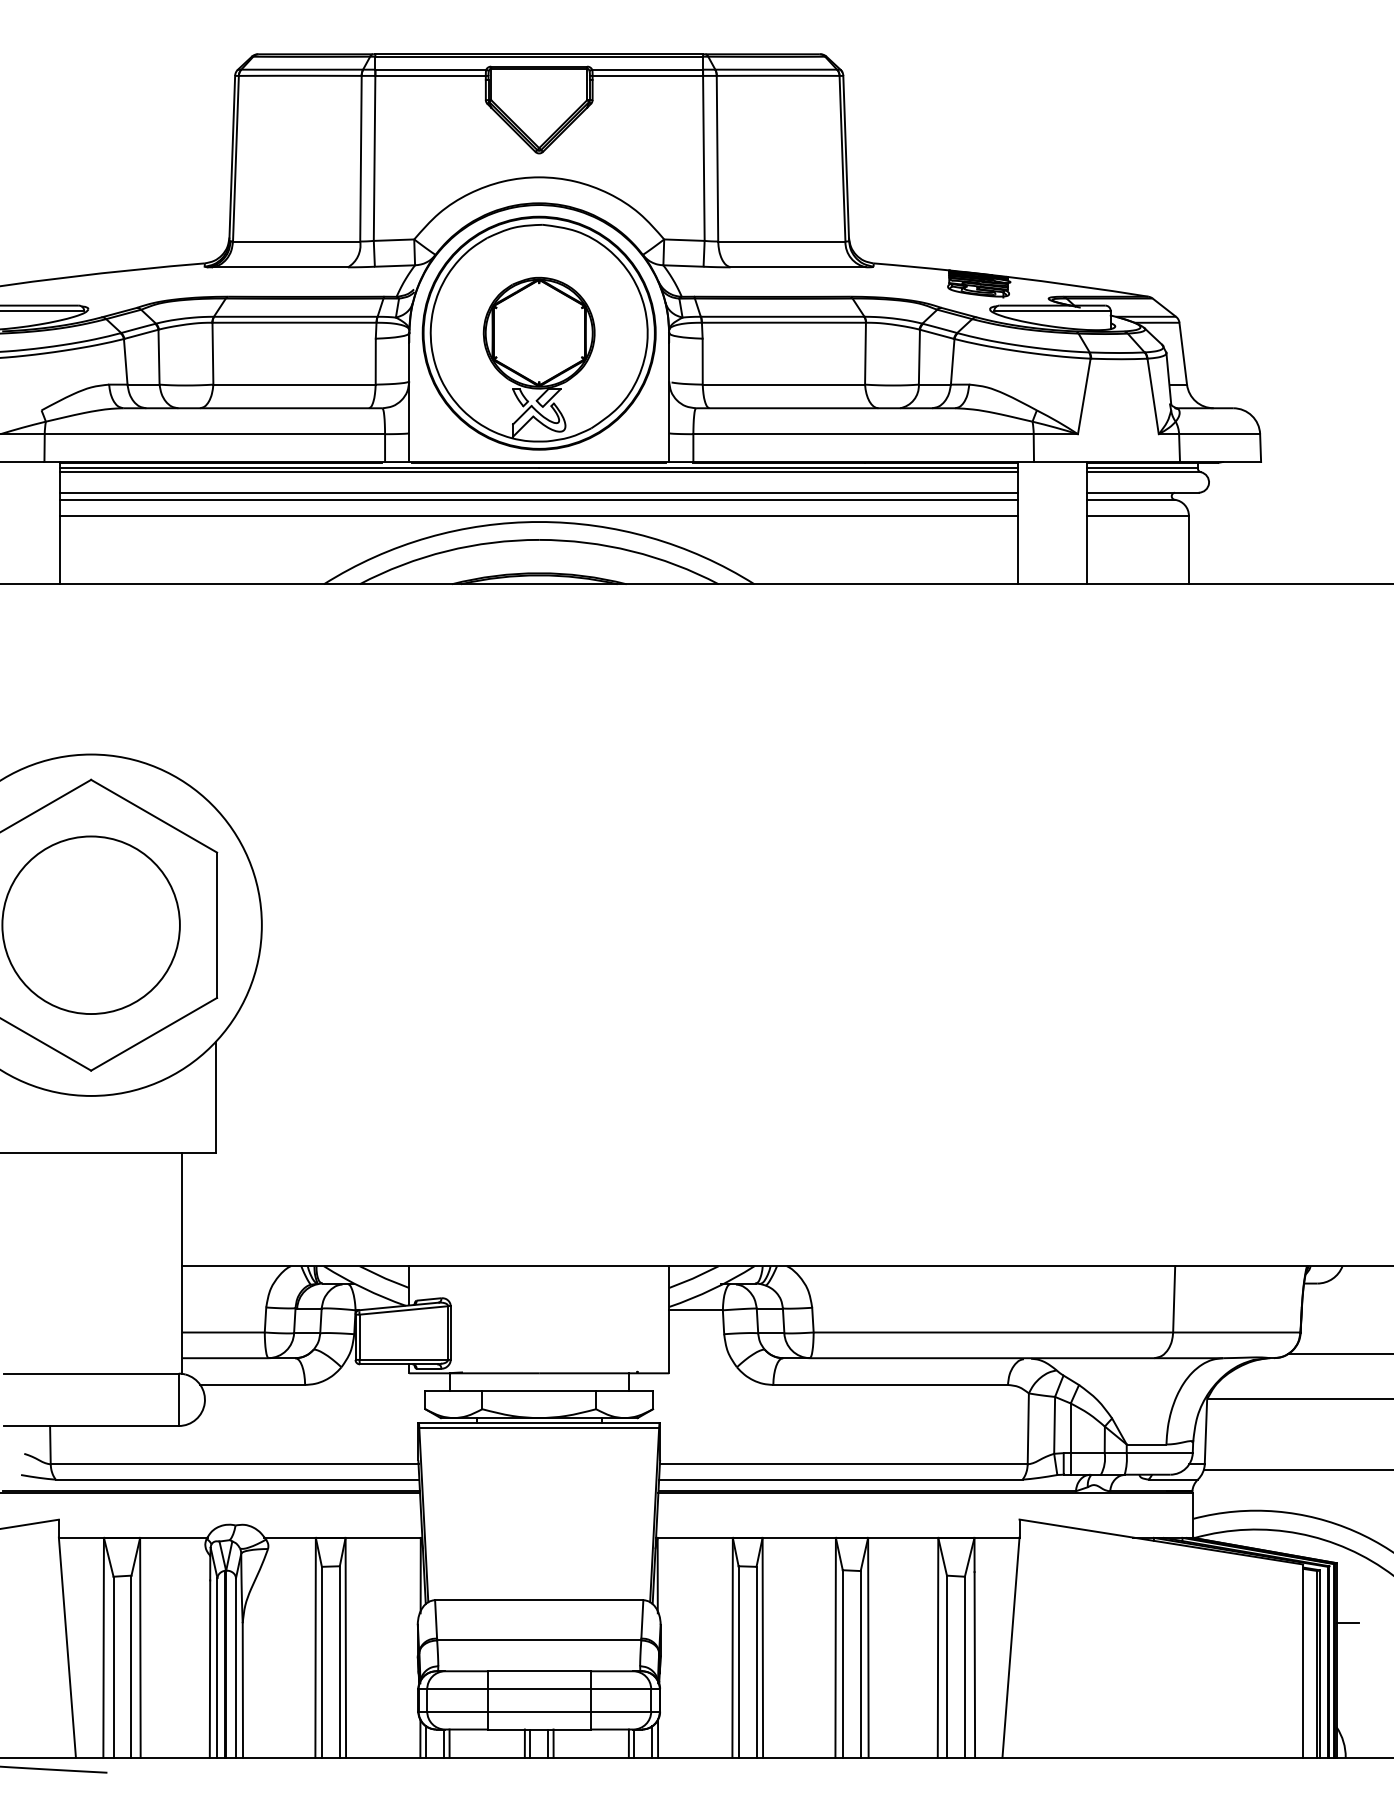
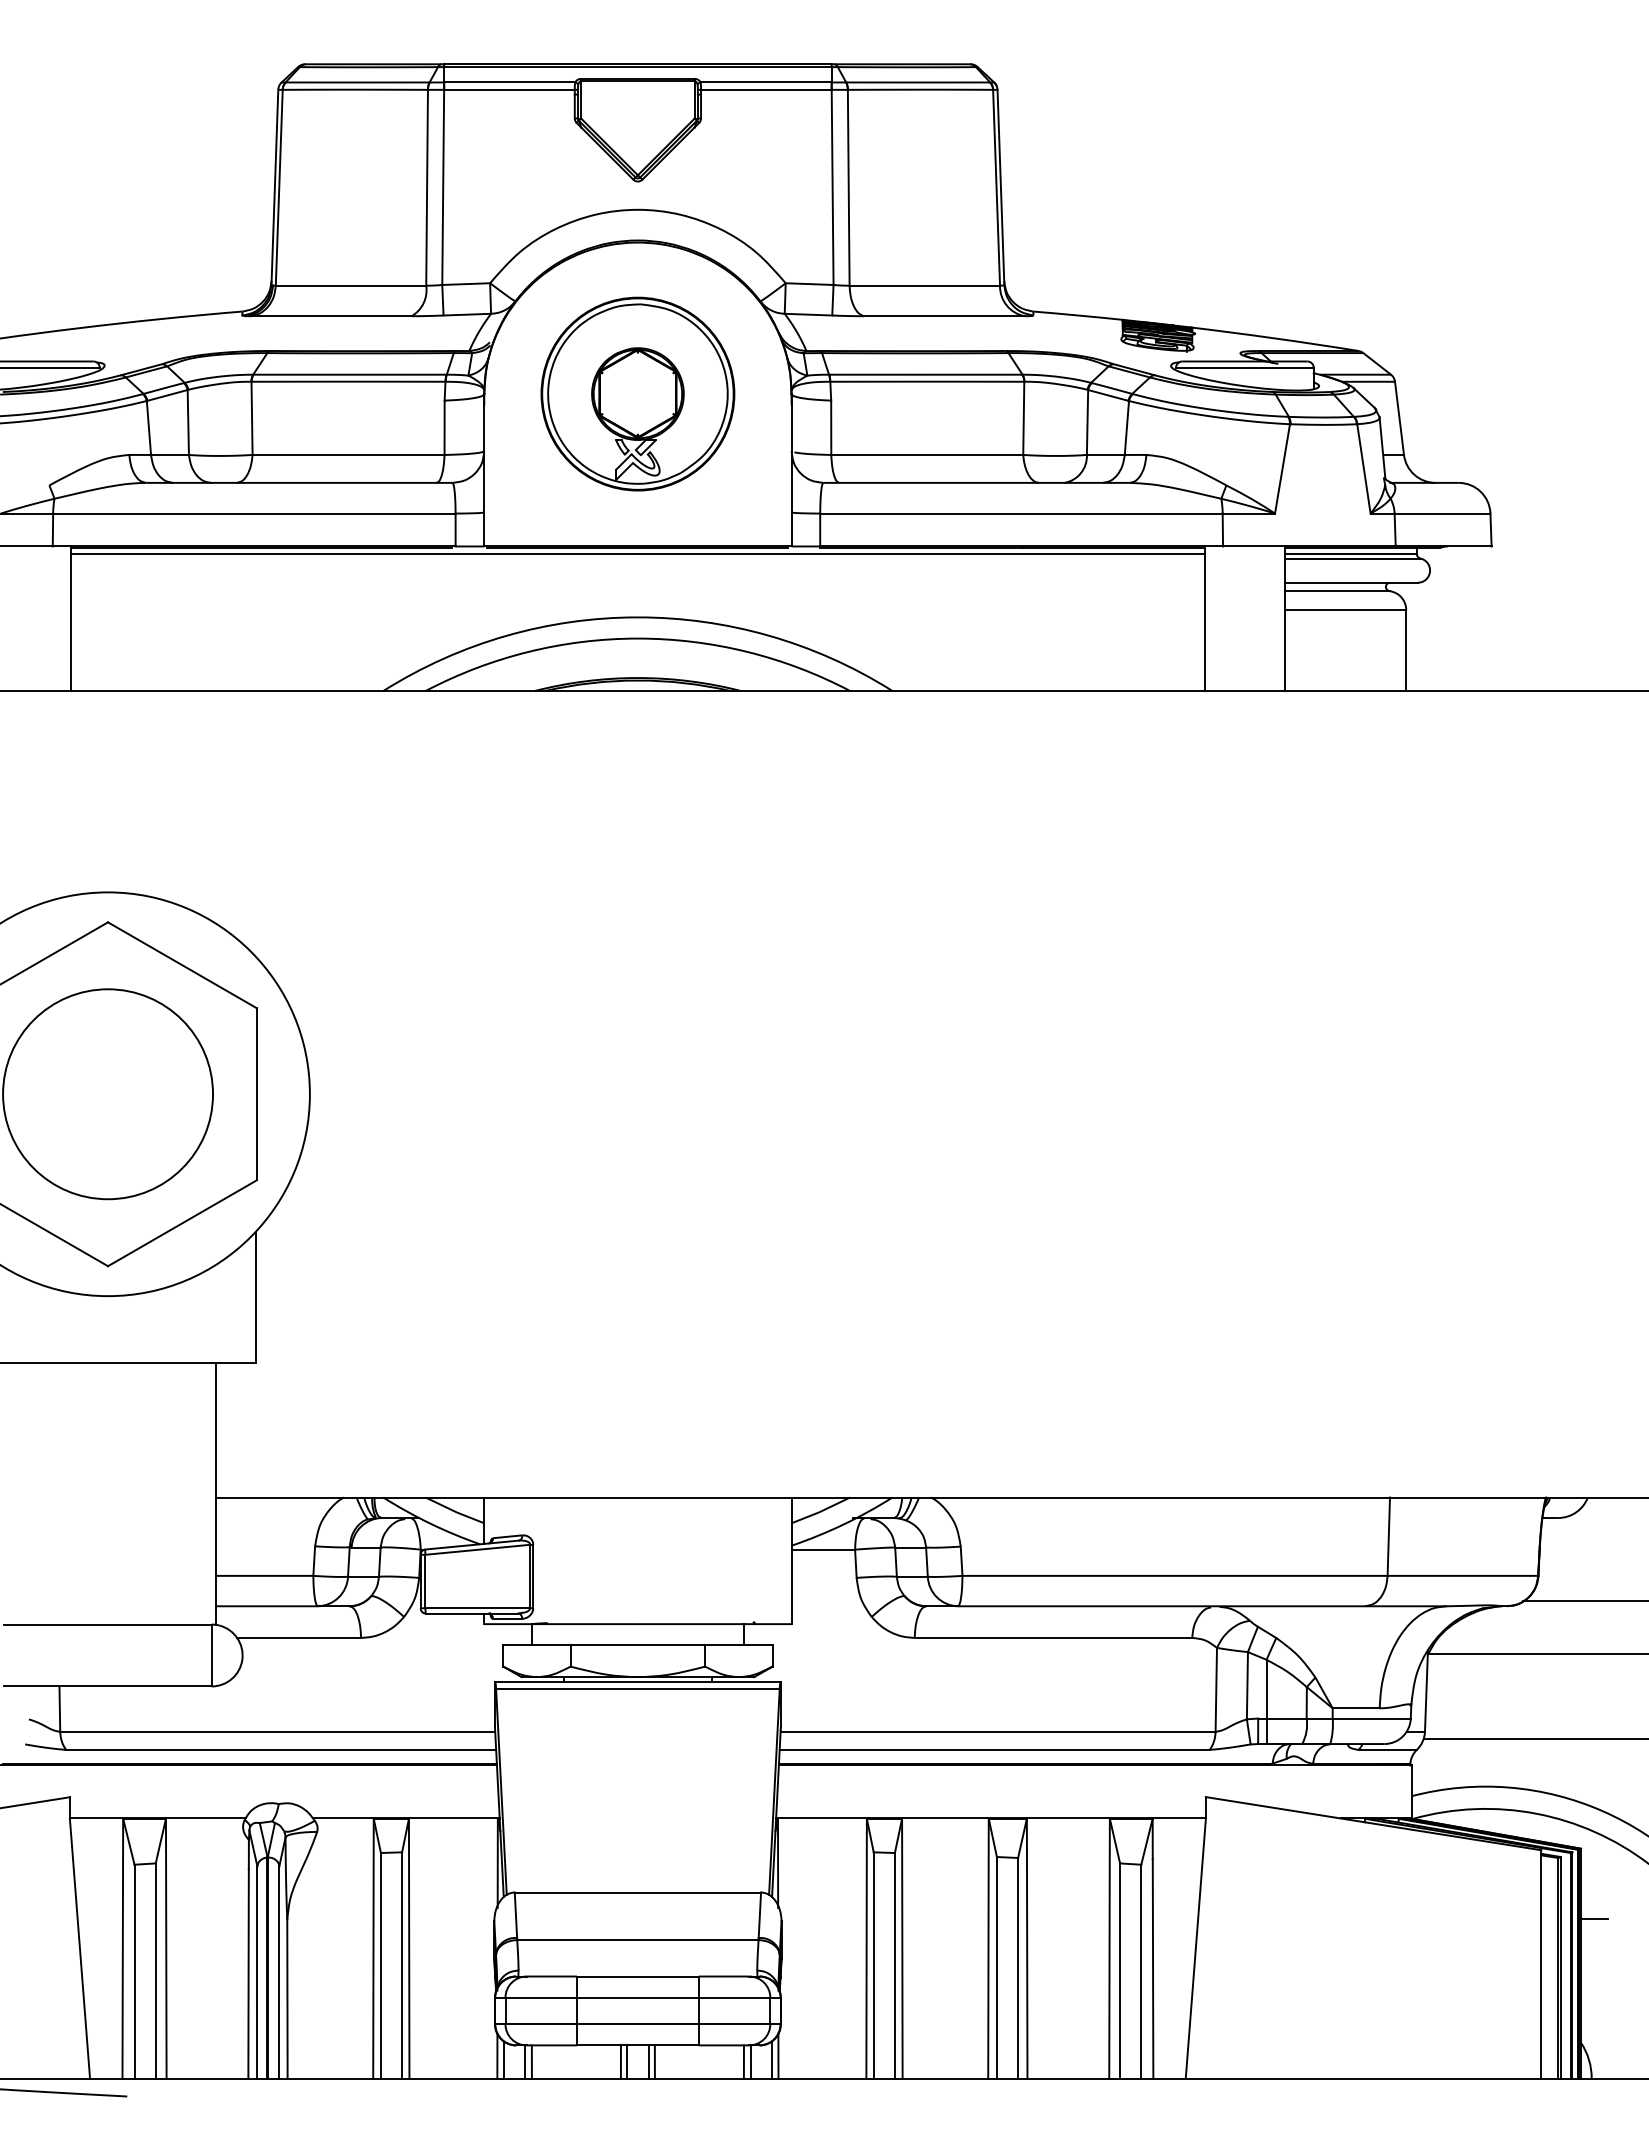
part: (538, 332) -> (637, 393), size x0.7
line: (538, 472) -> (637, 558), removed
line: (538, 492) -> (637, 582), removed
line: (538, 500) -> (637, 591), removed
line: (538, 516) -> (637, 610), removed

